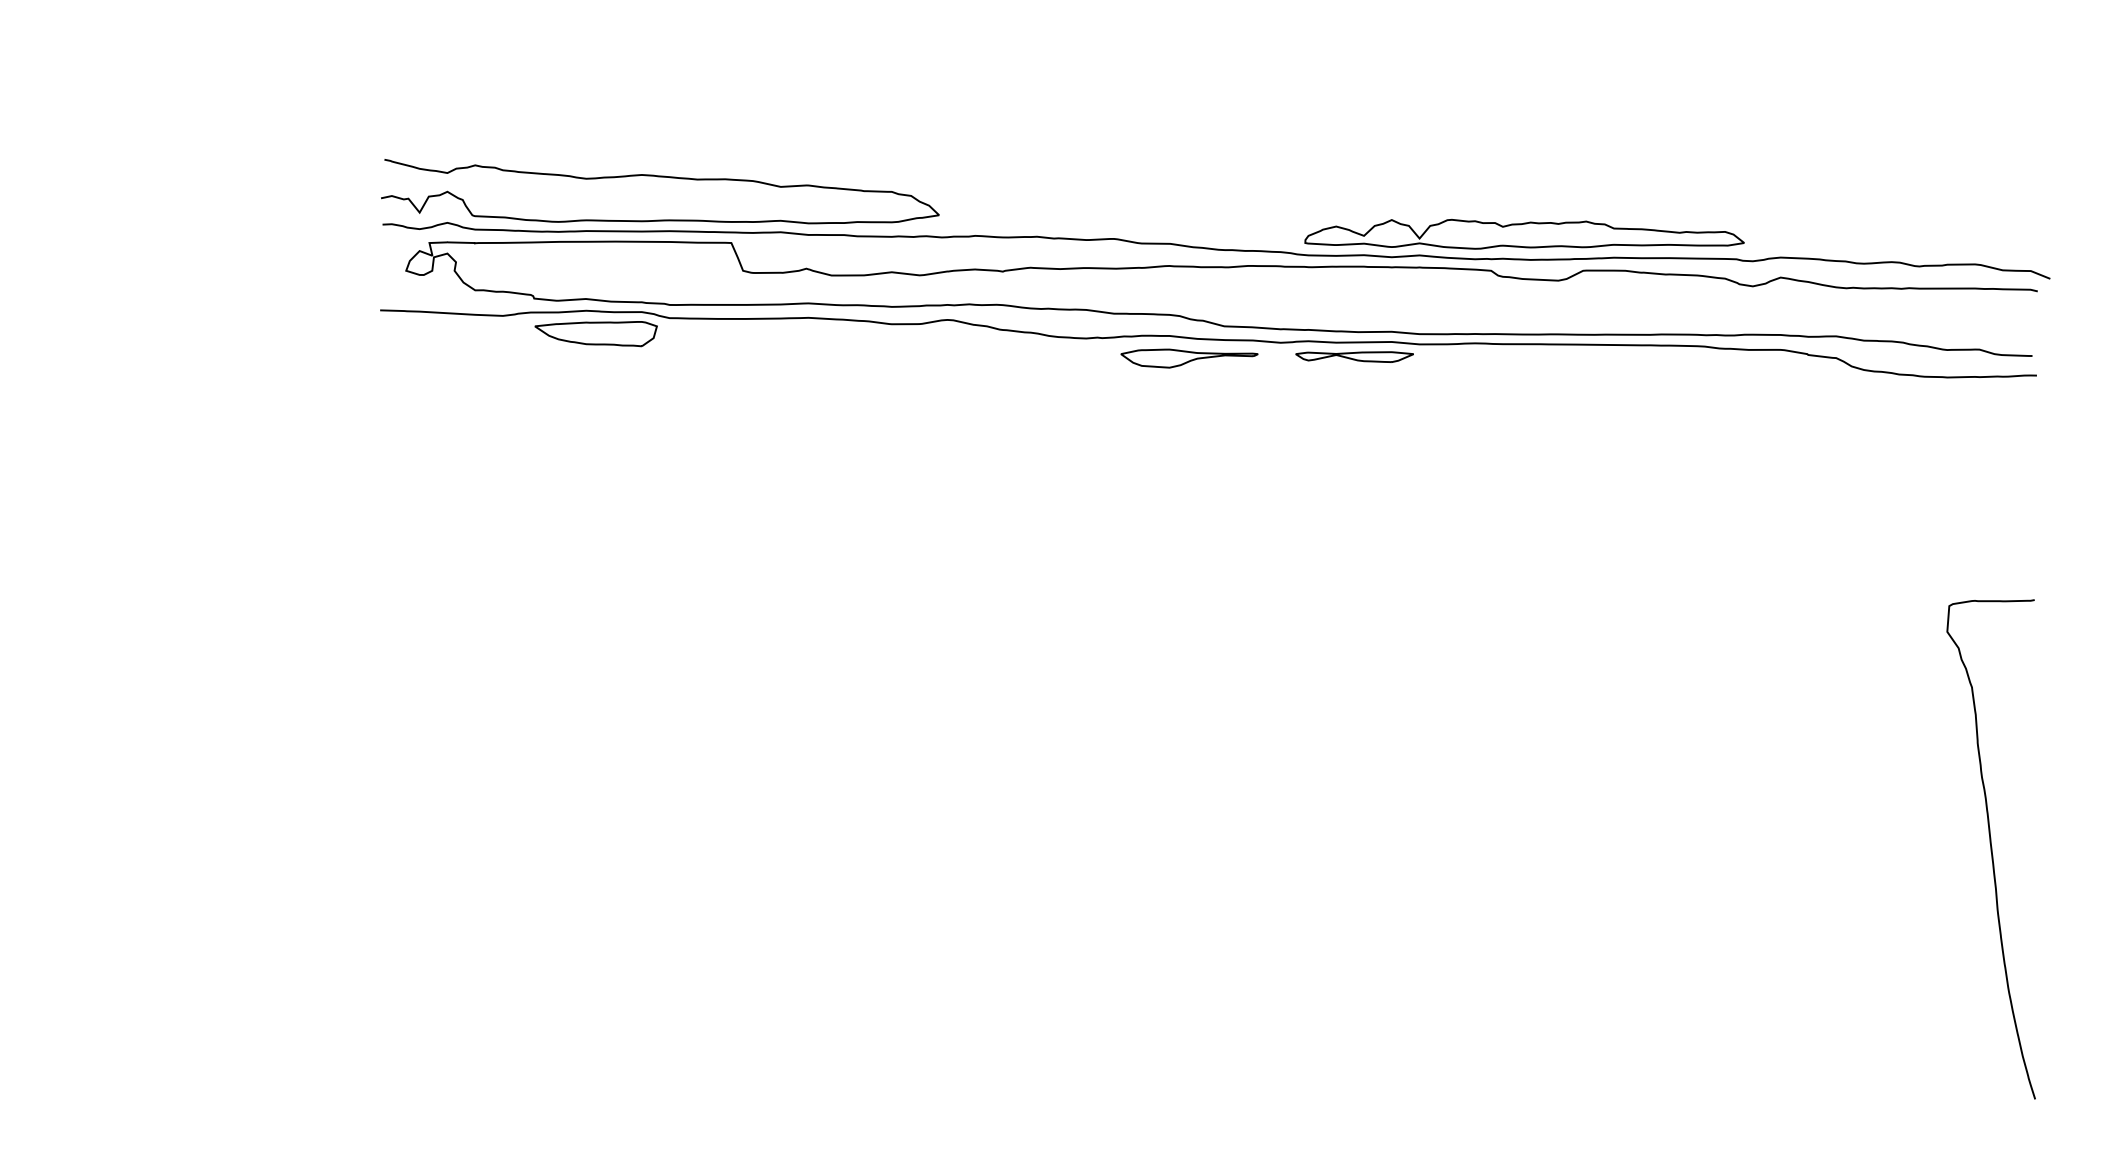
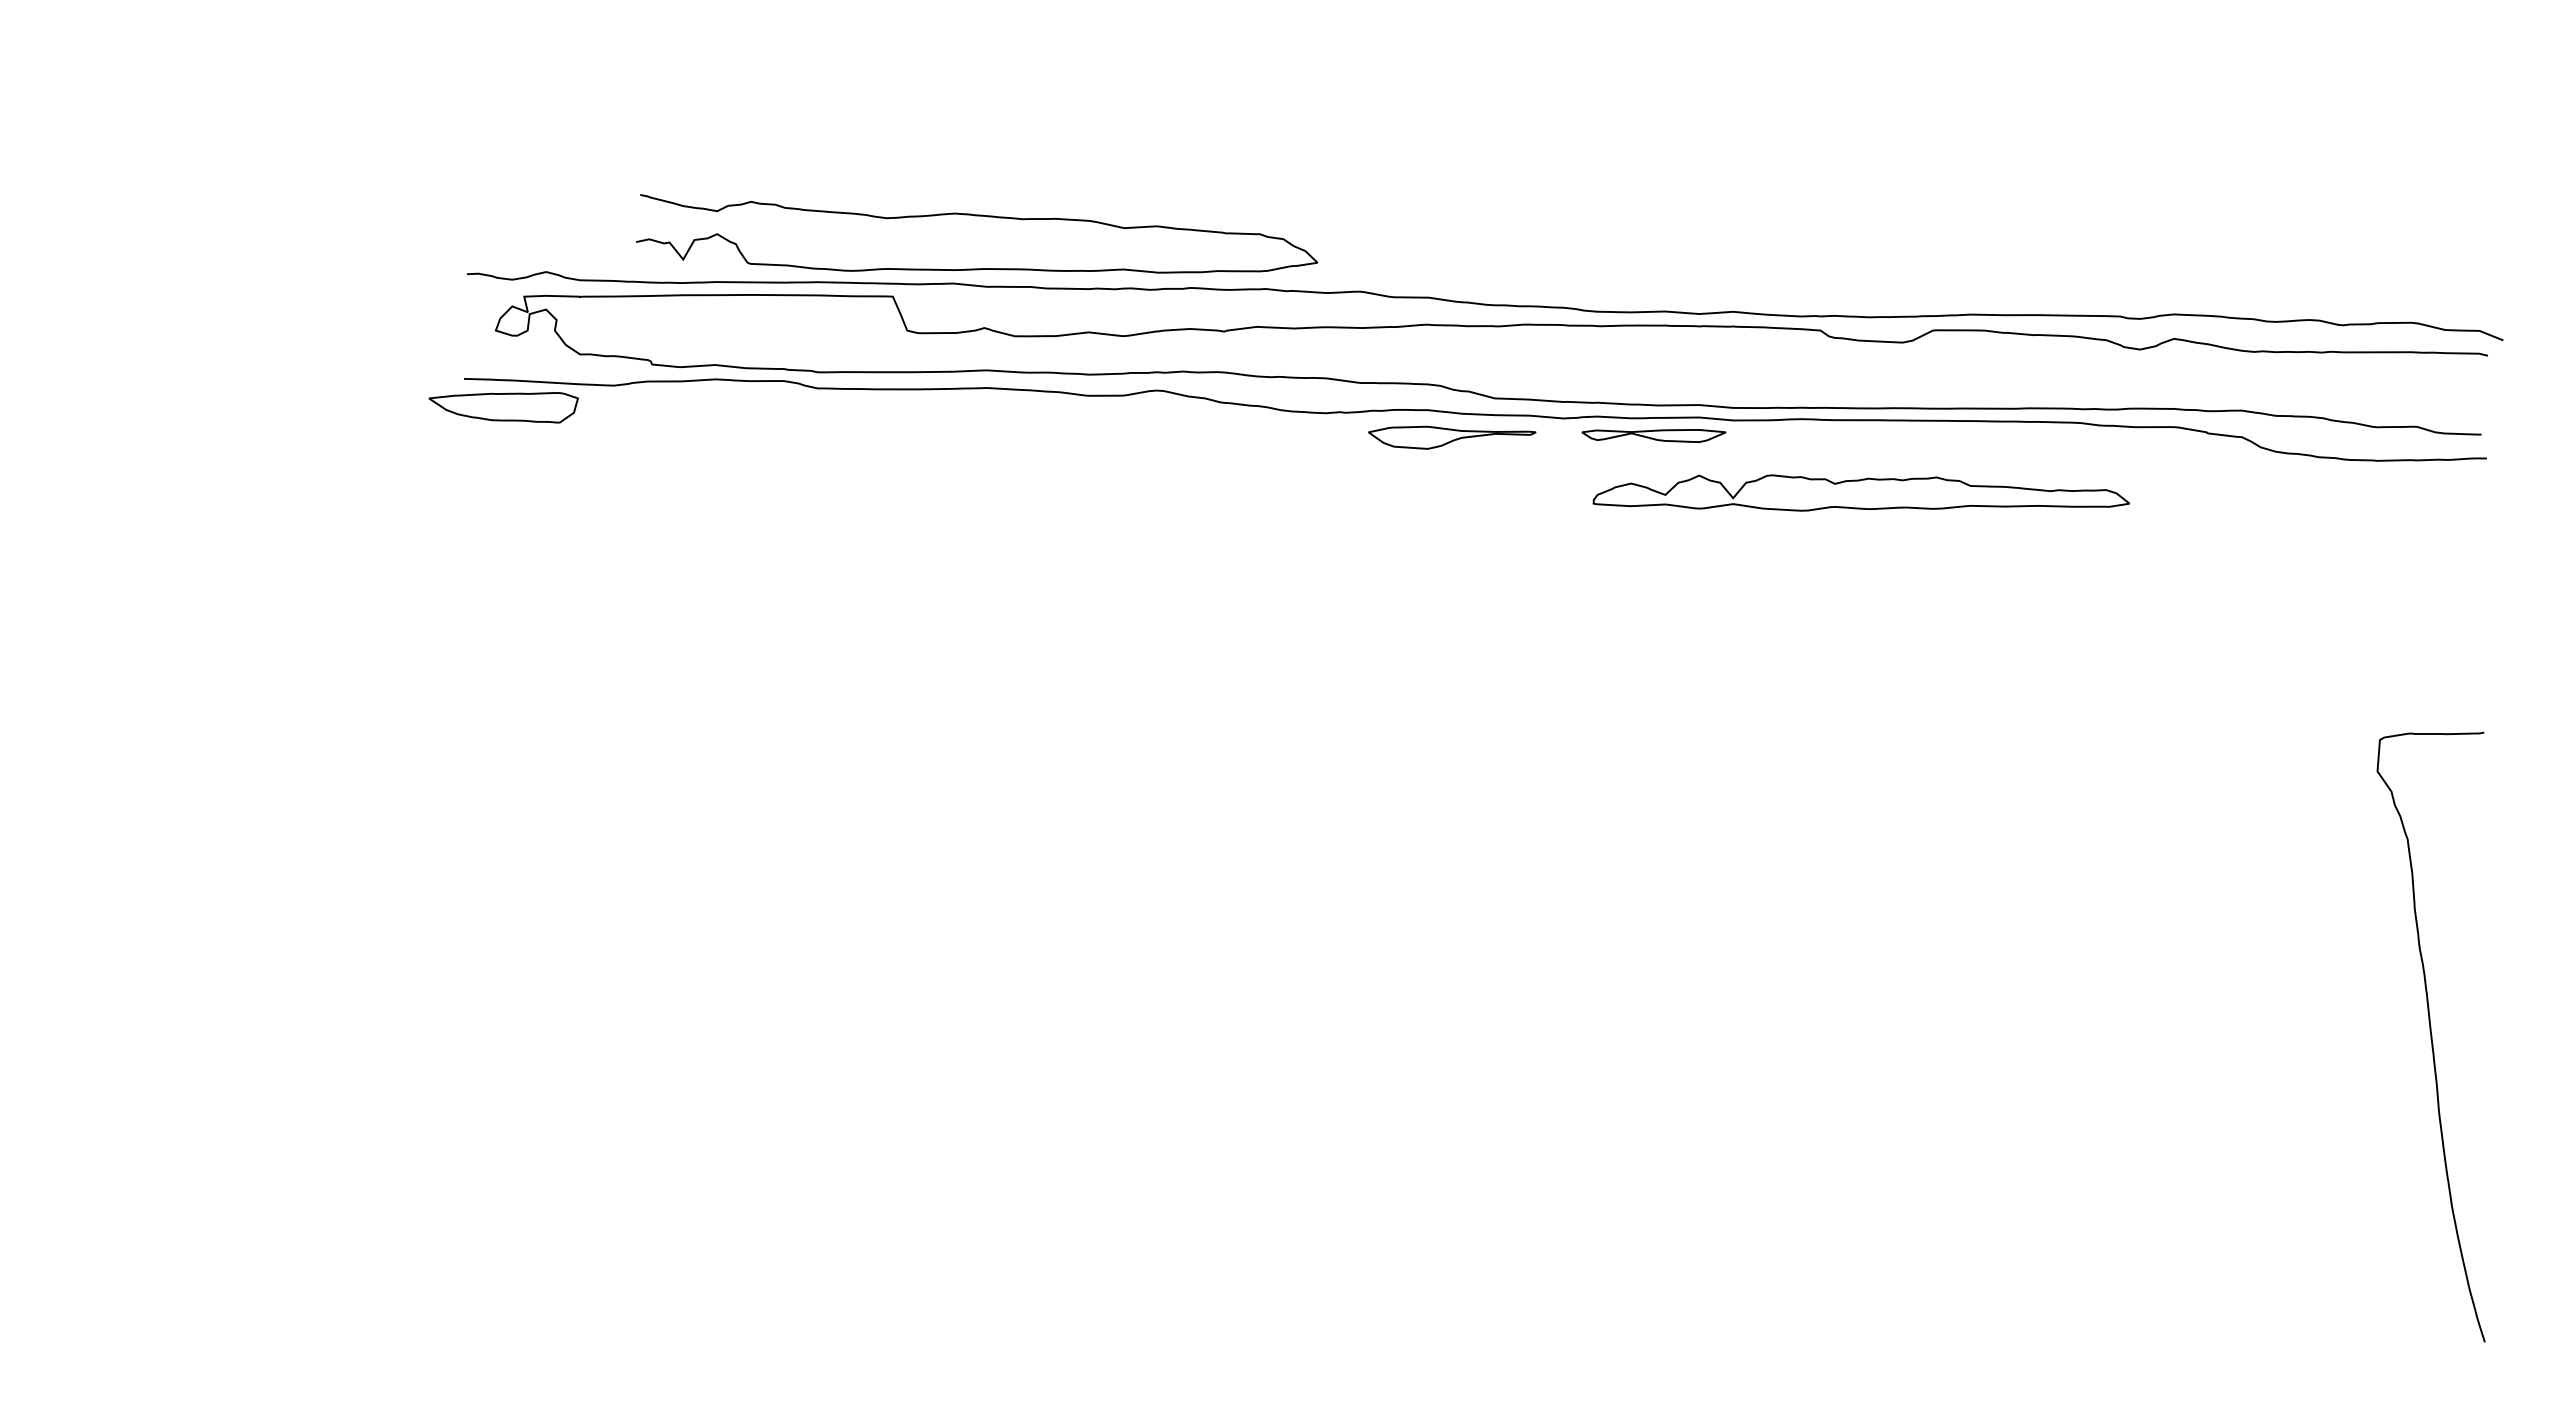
curve: (660, 177) -> (977, 216), moved
part: (1523, 233) -> (1860, 492), moved
part: (595, 333) -> (503, 407), moved

